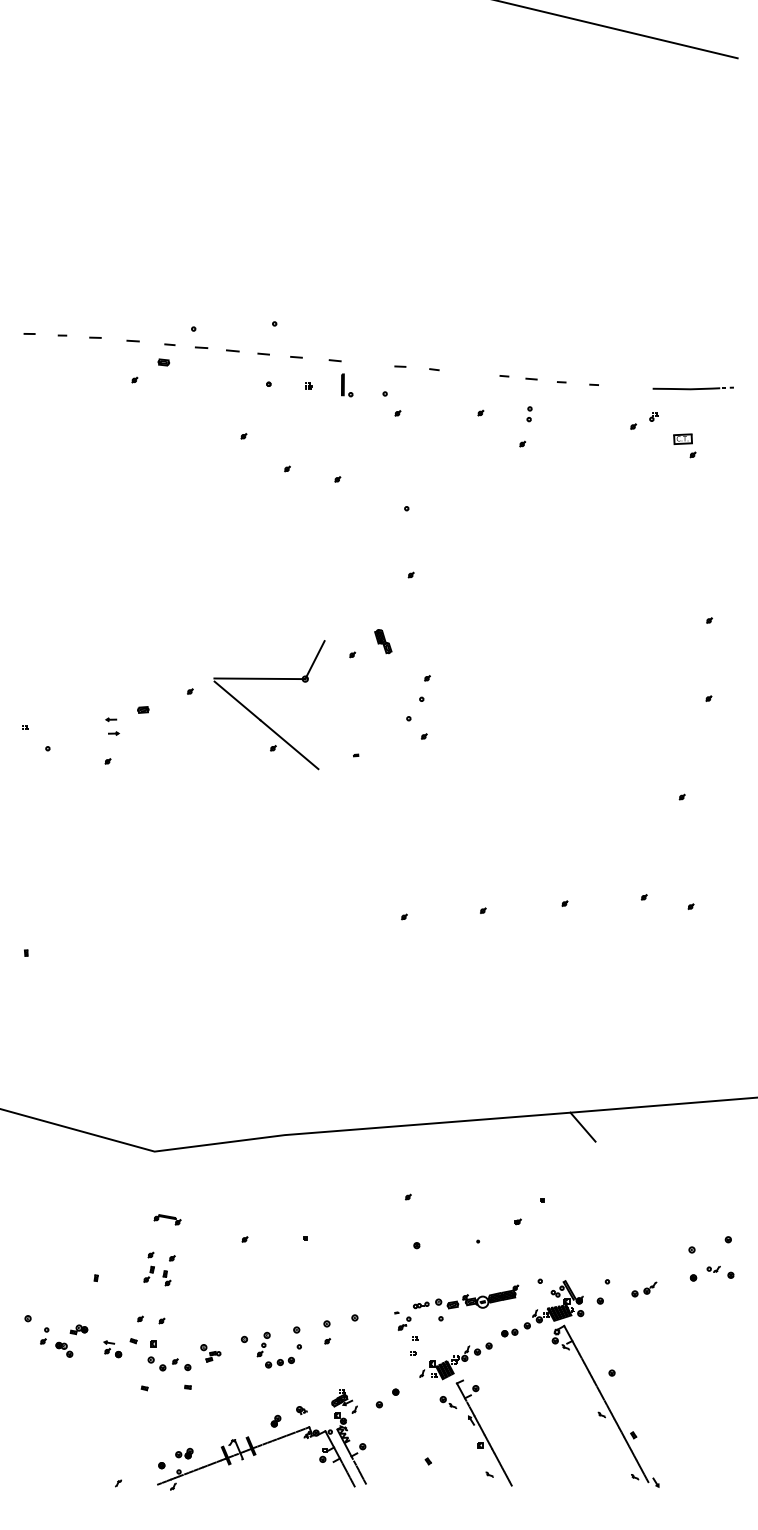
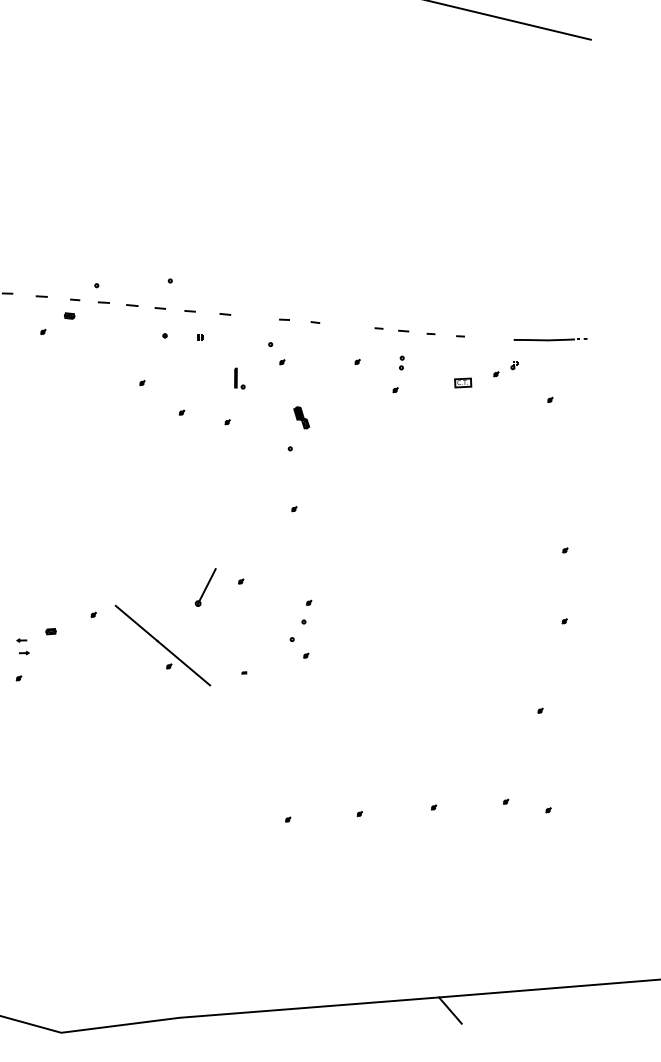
part: (347, 385) -> (240, 378), moved
part: (682, 438) -> (462, 382), moved
part: (383, 641) -> (301, 417), moved
line: (259, 678) -> (156, 603), removed

